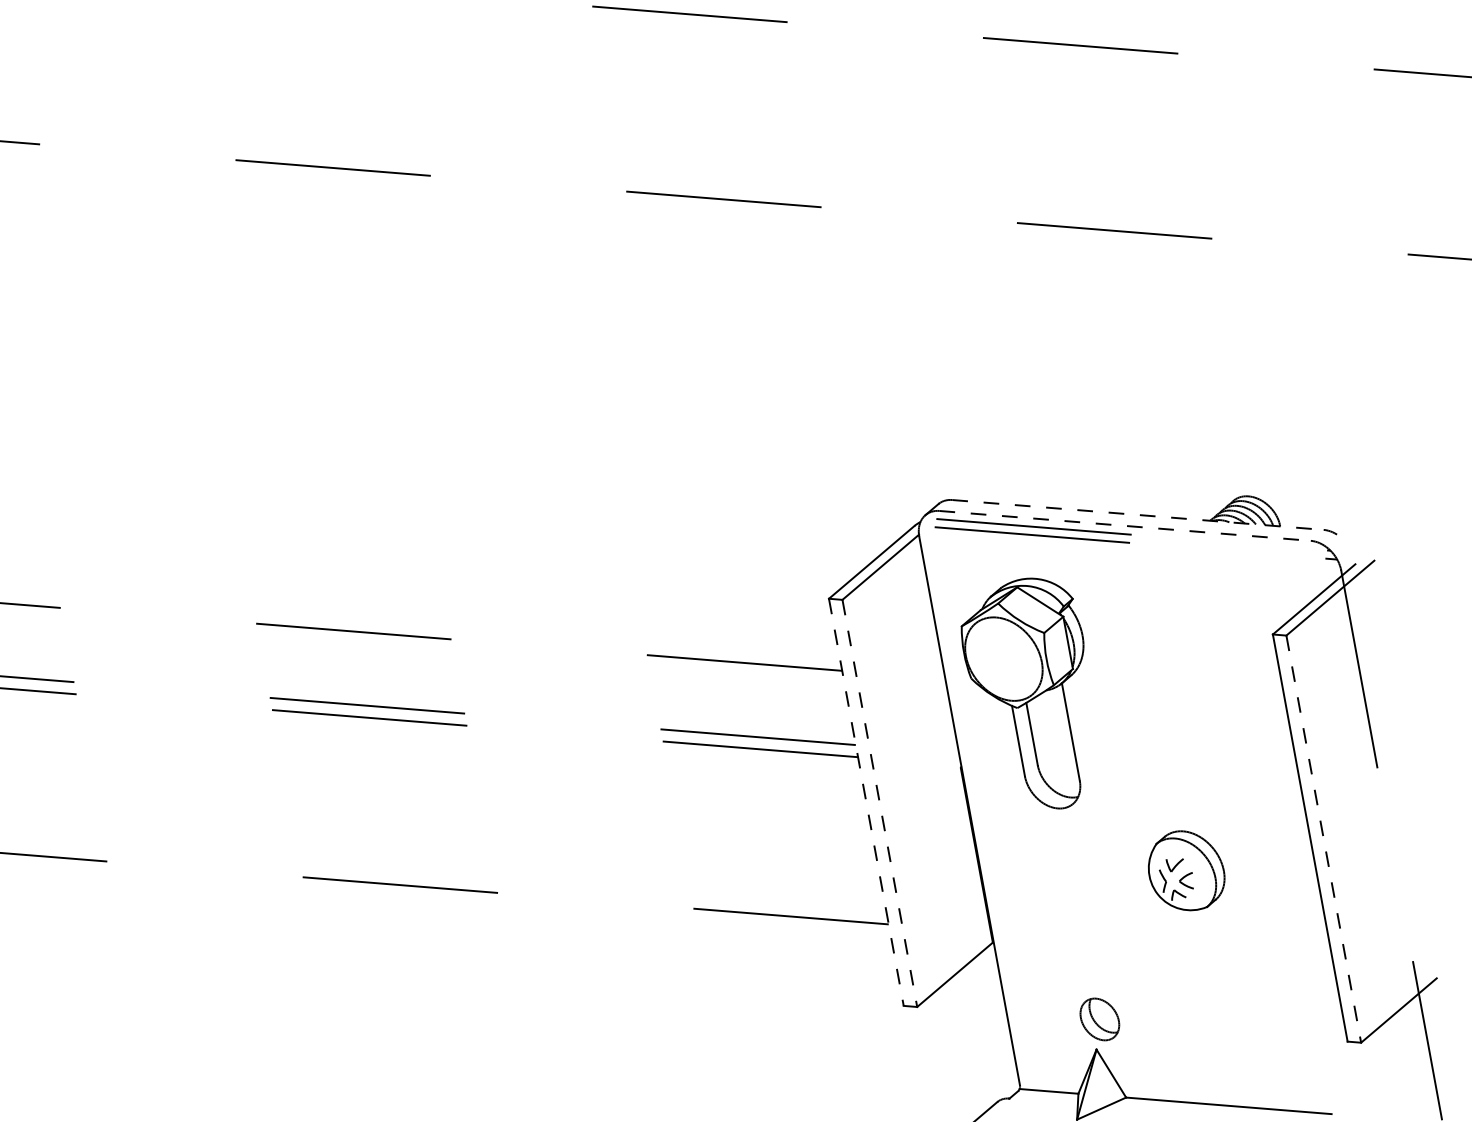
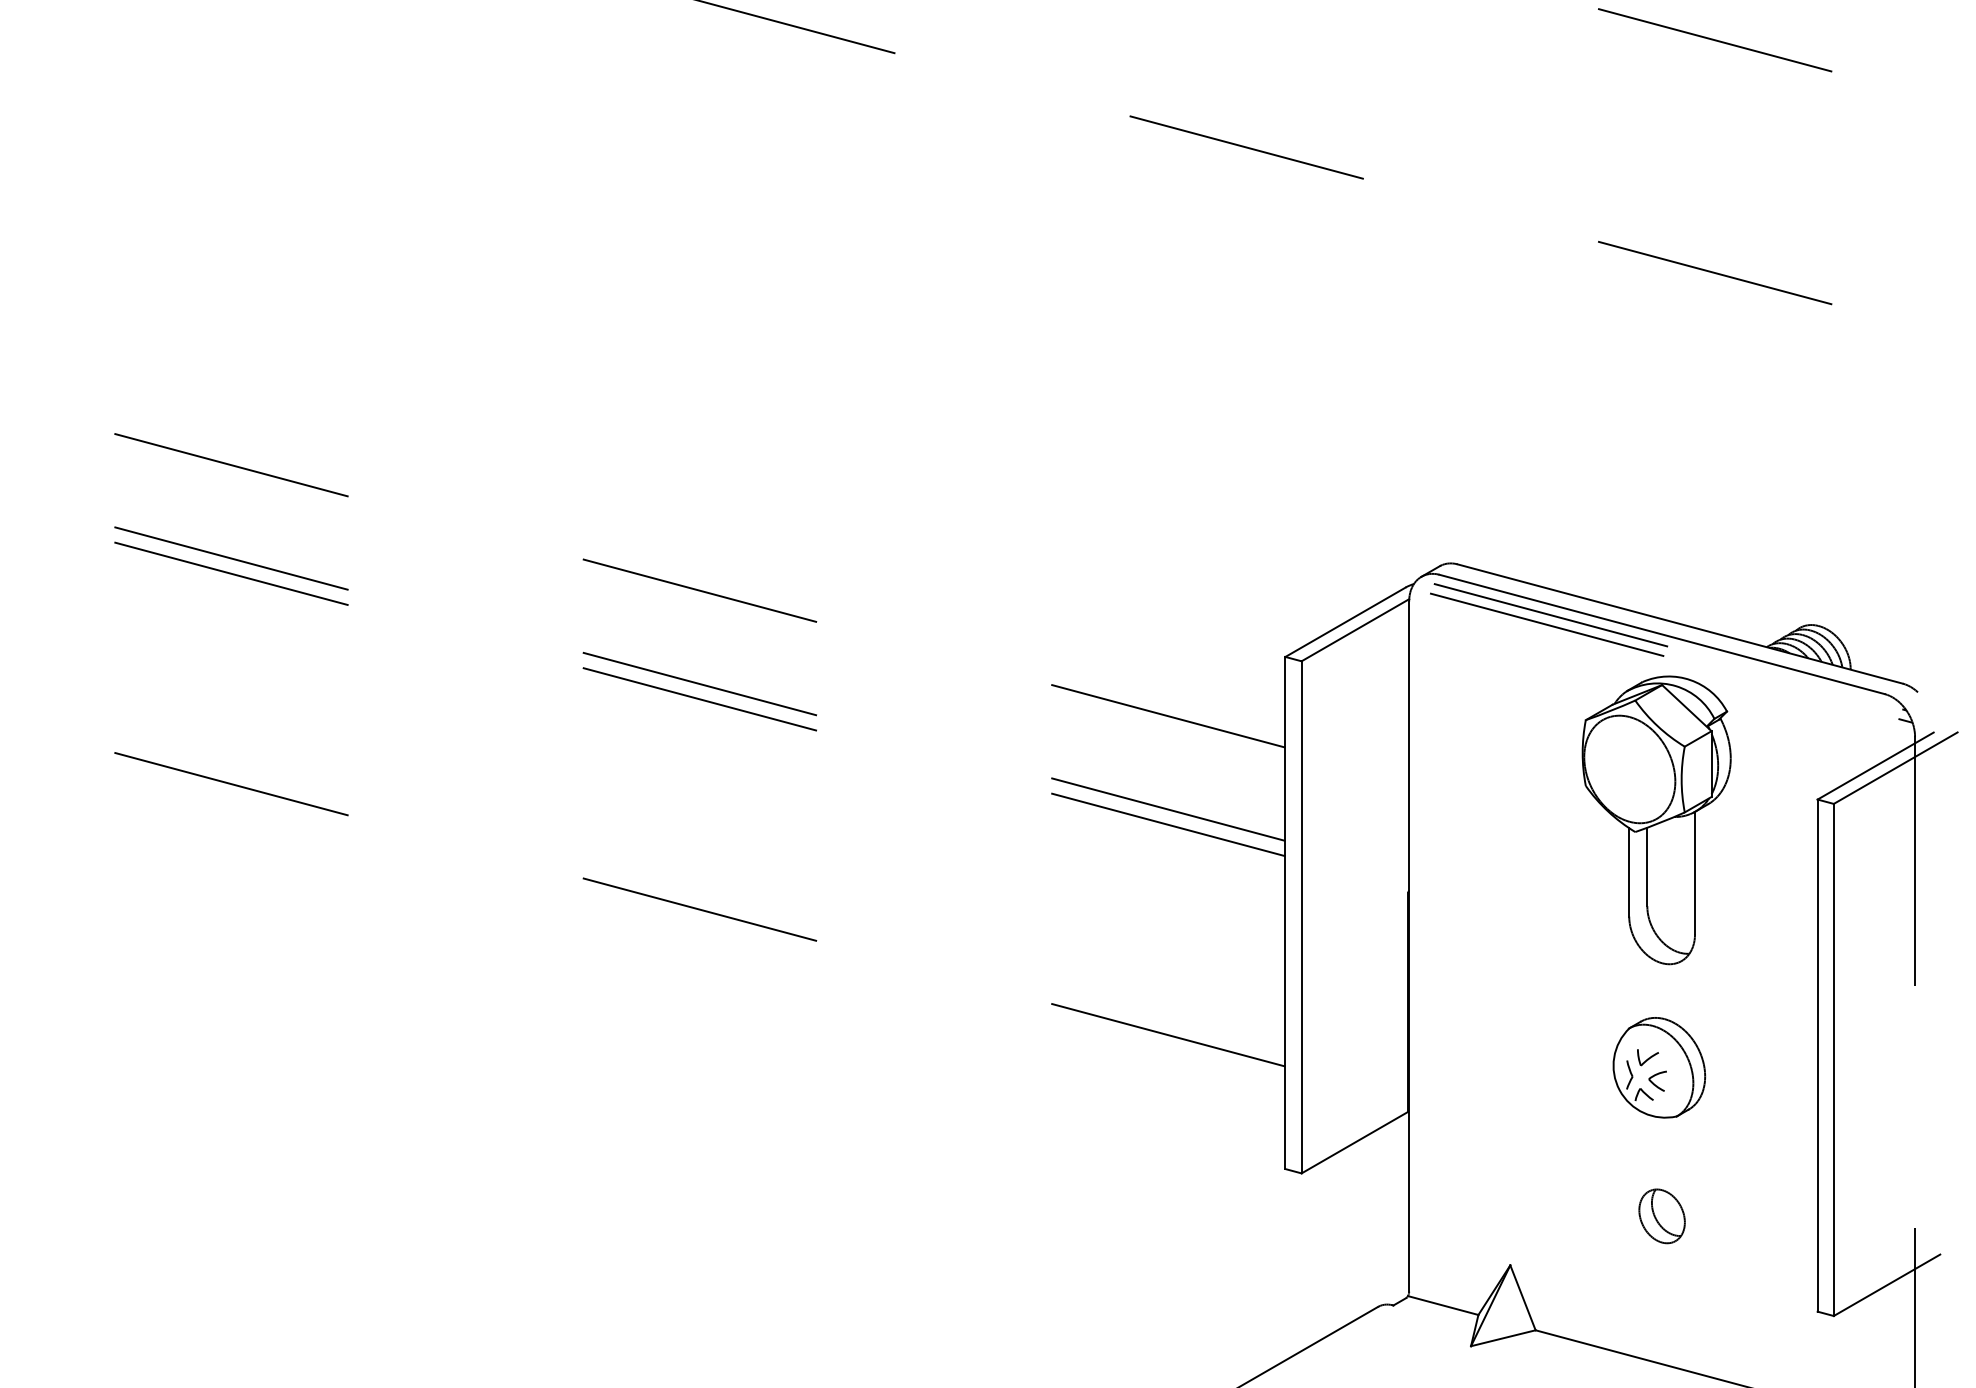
line: (1138, 515) -> (1680, 624), dashed -> solid
line: (1125, 525) -> (1662, 634), dashed -> solid
part: (1032, 695) -> (1656, 820), moved
line: (866, 802) -> (1285, 913), dashed -> solid
line: (879, 803) -> (1301, 917), dashed -> solid
line: (1323, 839) -> (1833, 1060), dashed -> solid
part: (1099, 1019) -> (1661, 1216), moved

